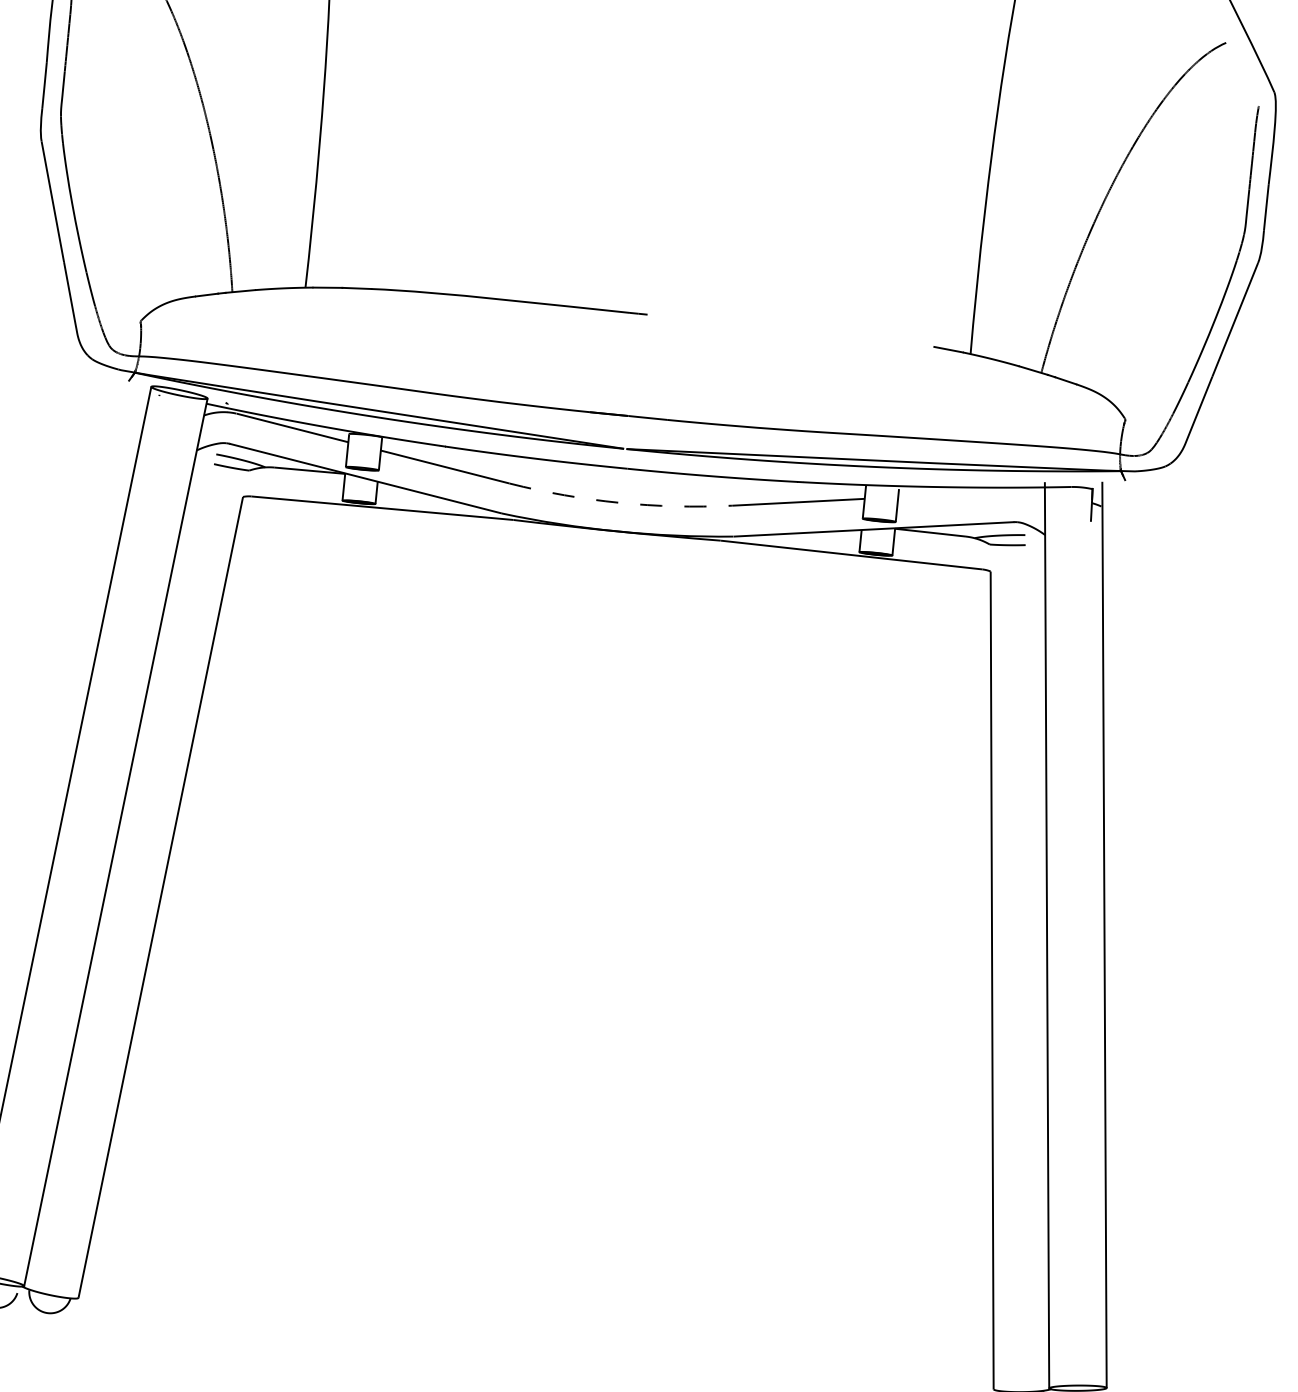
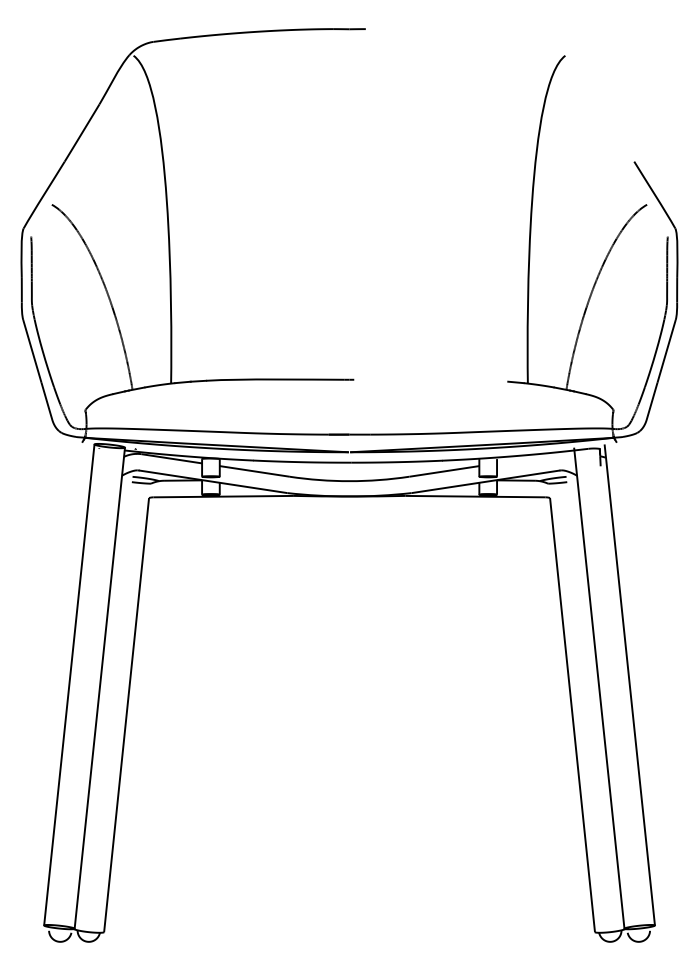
arc: (619, 503) -> (349, 481), dashed -> solid

